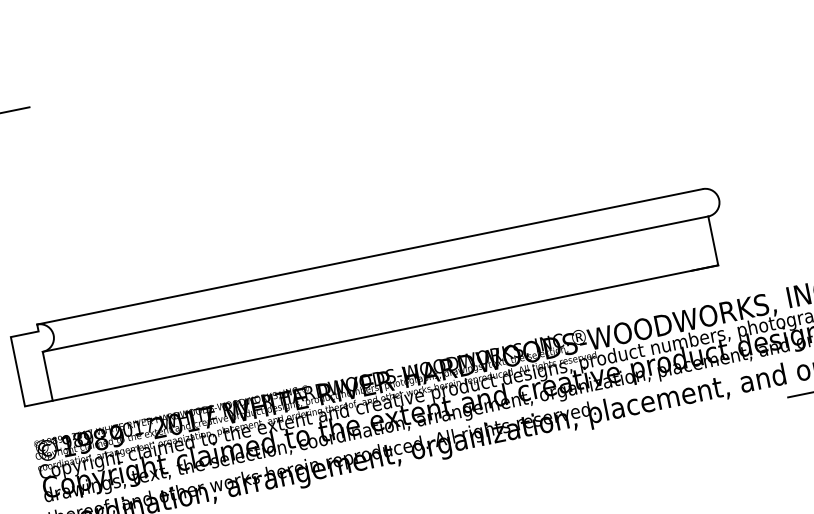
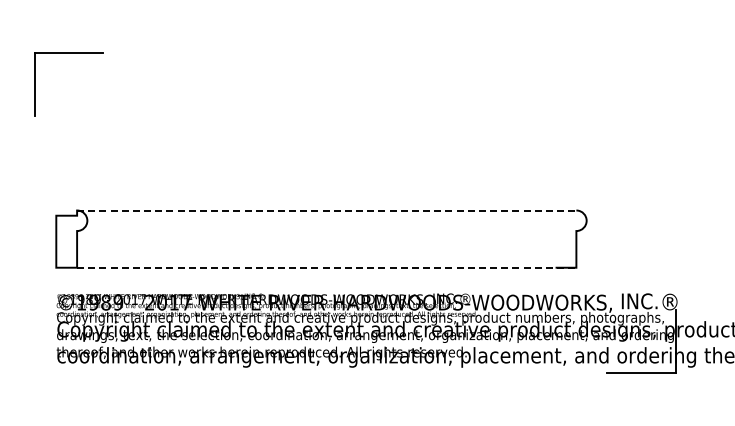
line: (369, 256) -> (326, 210), solid -> dashed
line: (375, 284) -> (326, 231), removed
line: (385, 332) -> (326, 267), solid -> dashed

